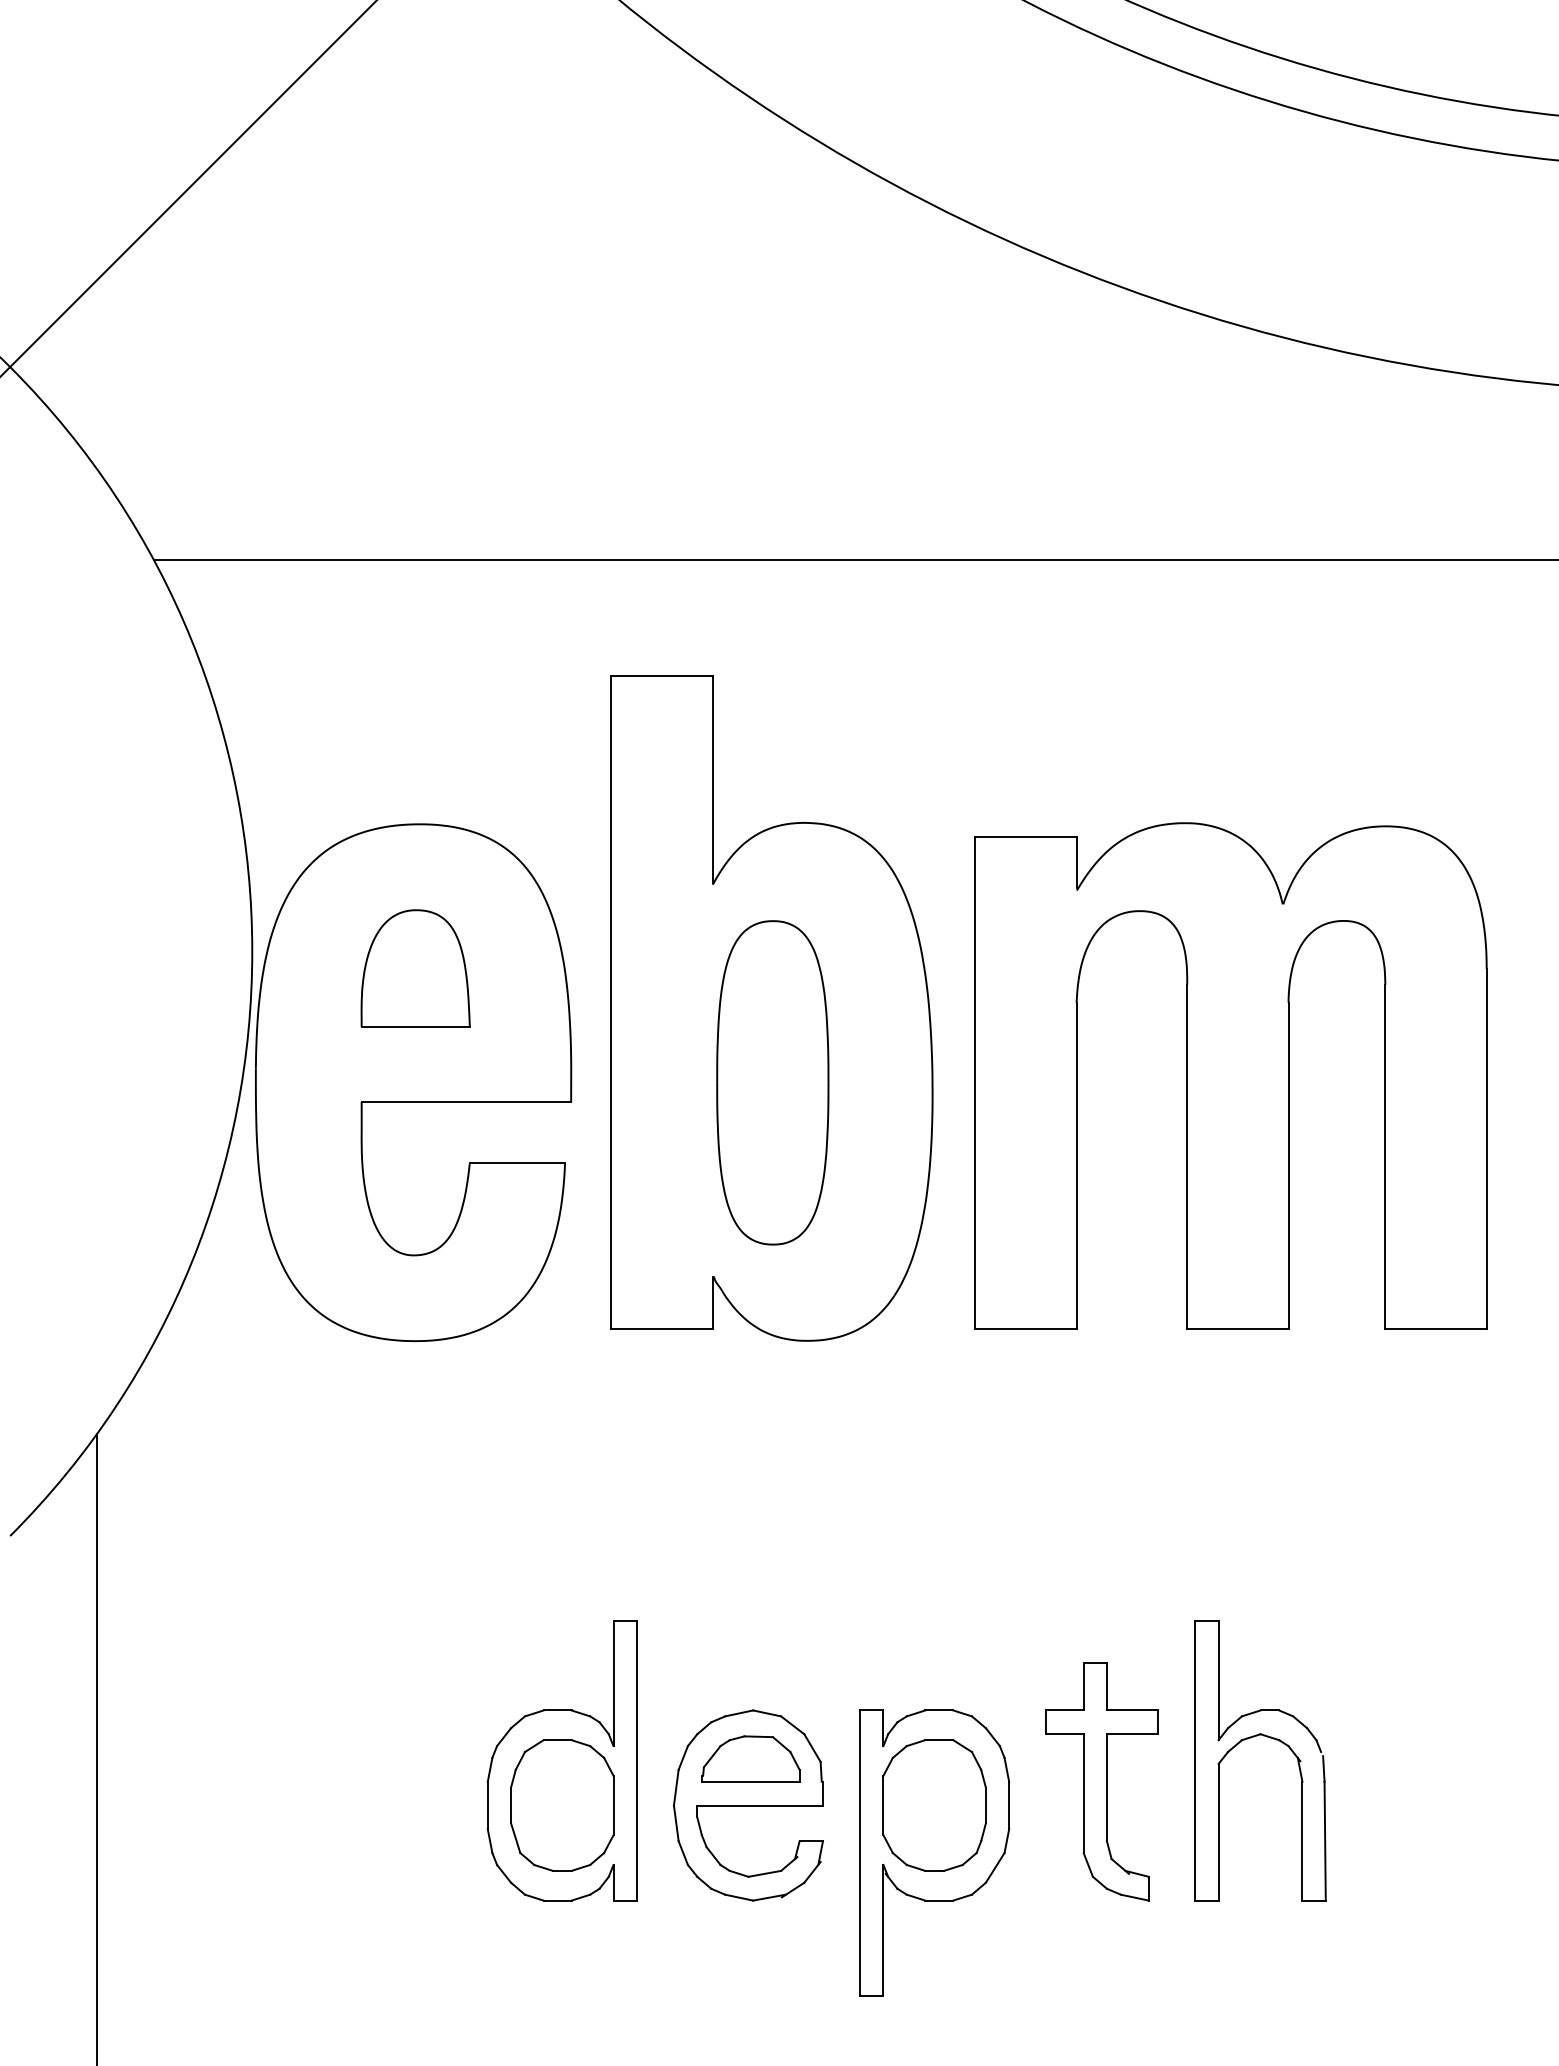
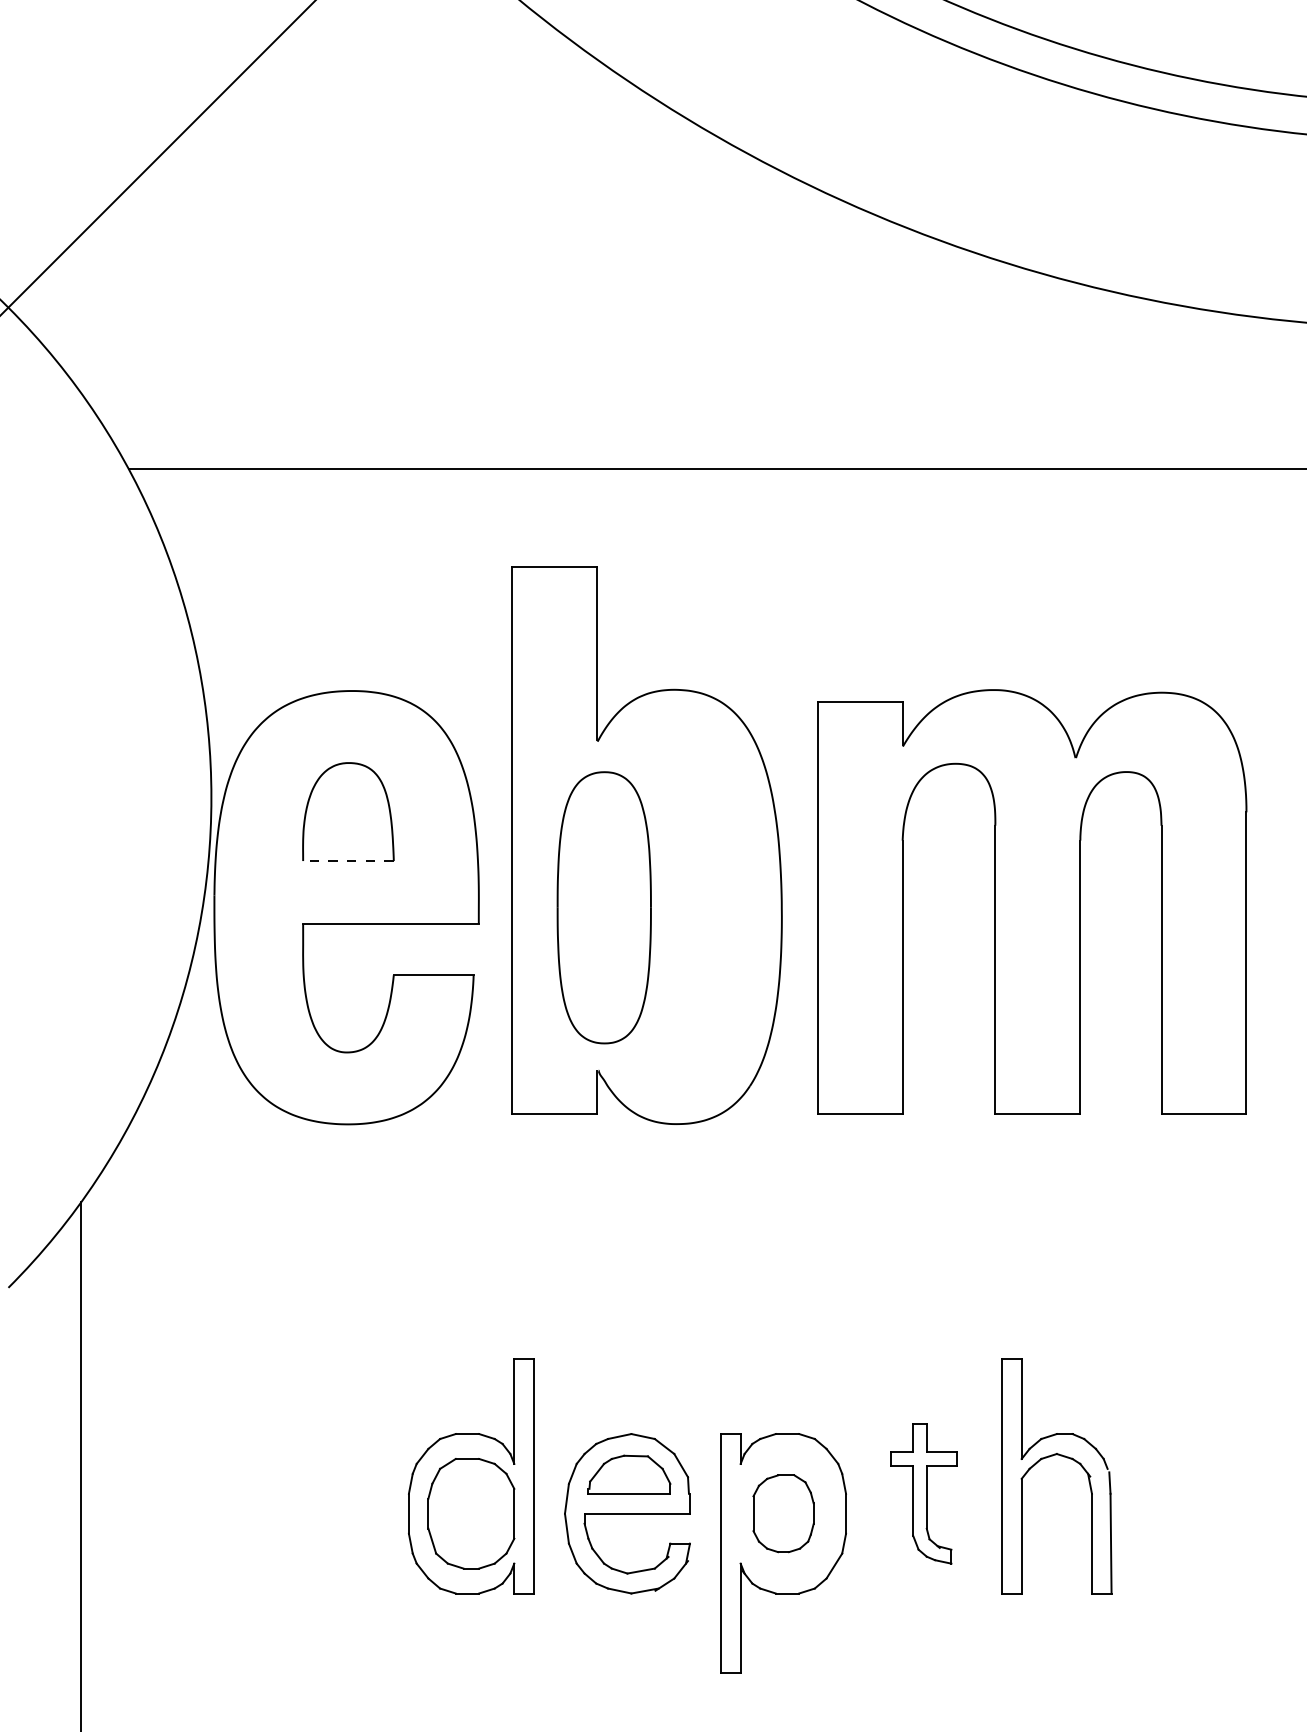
line: (415, 1027) -> (348, 861), solid -> dashed
part: (772, 1082) -> (604, 907), moved
part: (1101, 1781) -> (923, 1493), size x0.7
part: (934, 1805) -> (783, 1513), size x0.7

